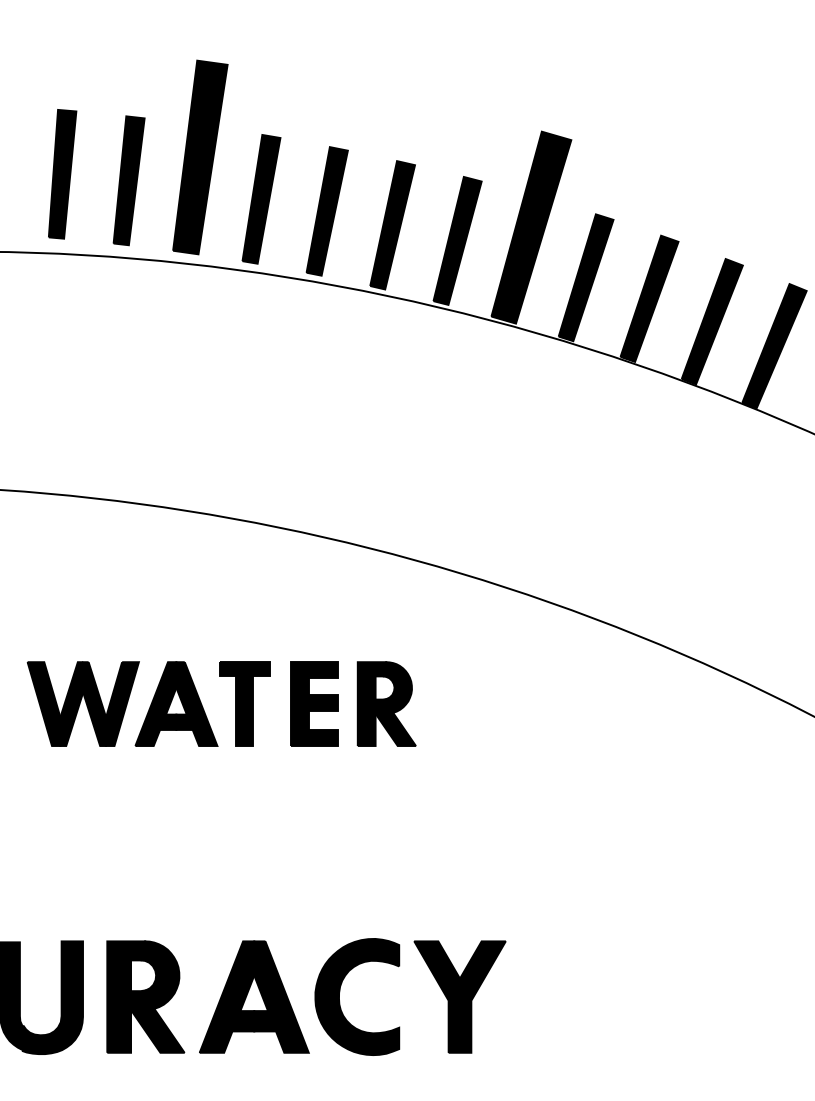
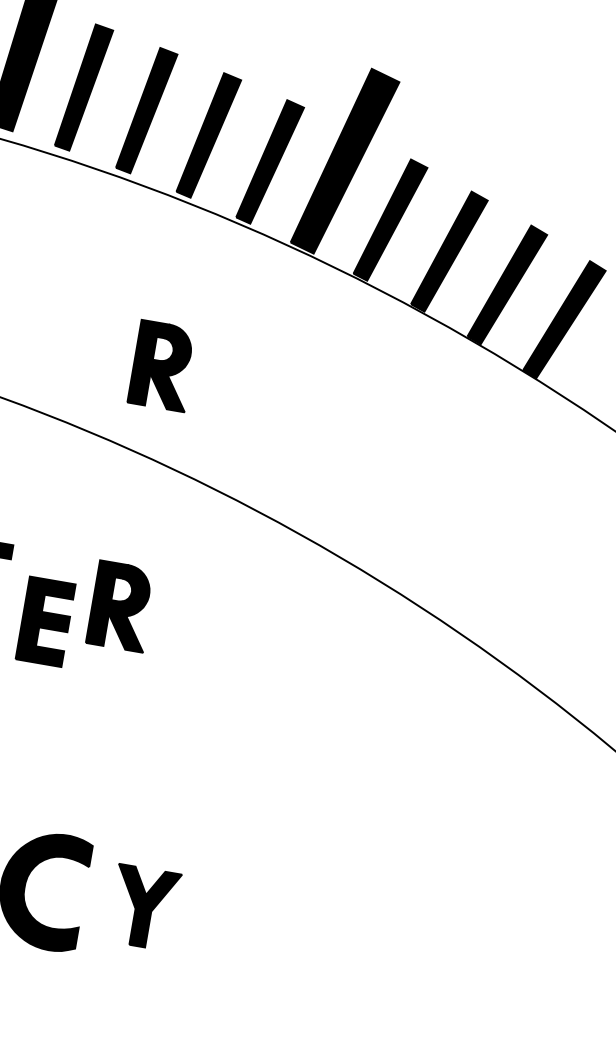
part: (386, 459) -> (162, 365), added
part: (314, 703) -> (45, 621), moved
part: (459, 996) -> (143, 907), size x0.7

